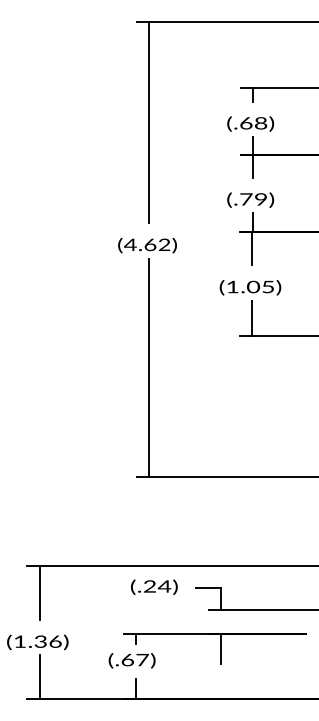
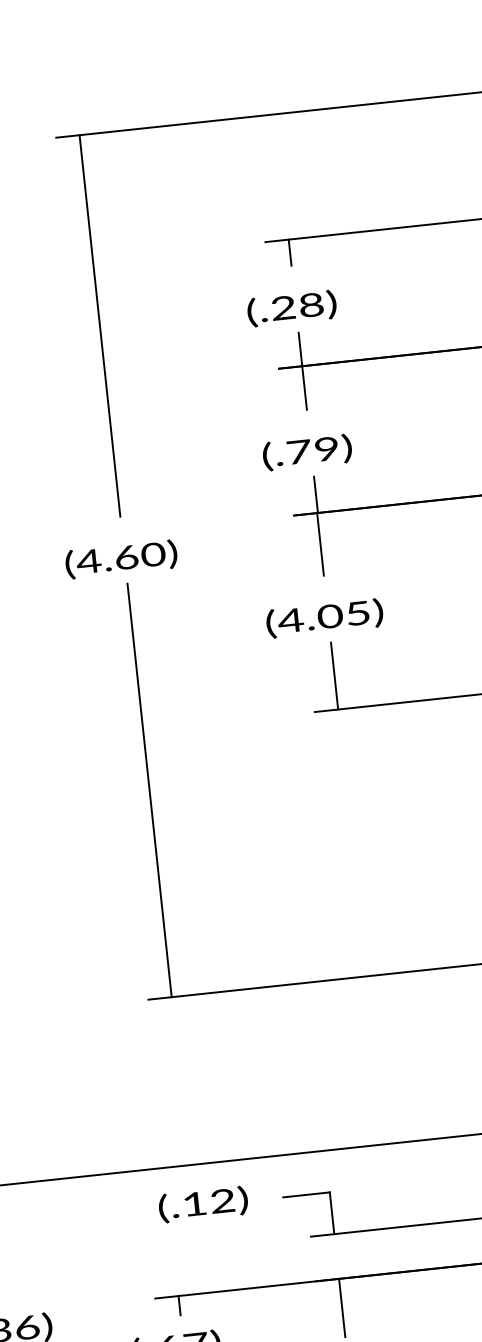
text: (246, 123) -> (283, 308), (.68) -> (.28)
text: (164, 245) -> (153, 555), (4.62) -> (4.60)
text: (232, 286) -> (290, 619), (1.05) -> (4.05)
text: (157, 586) -> (209, 1202), (.24) -> (.12)

